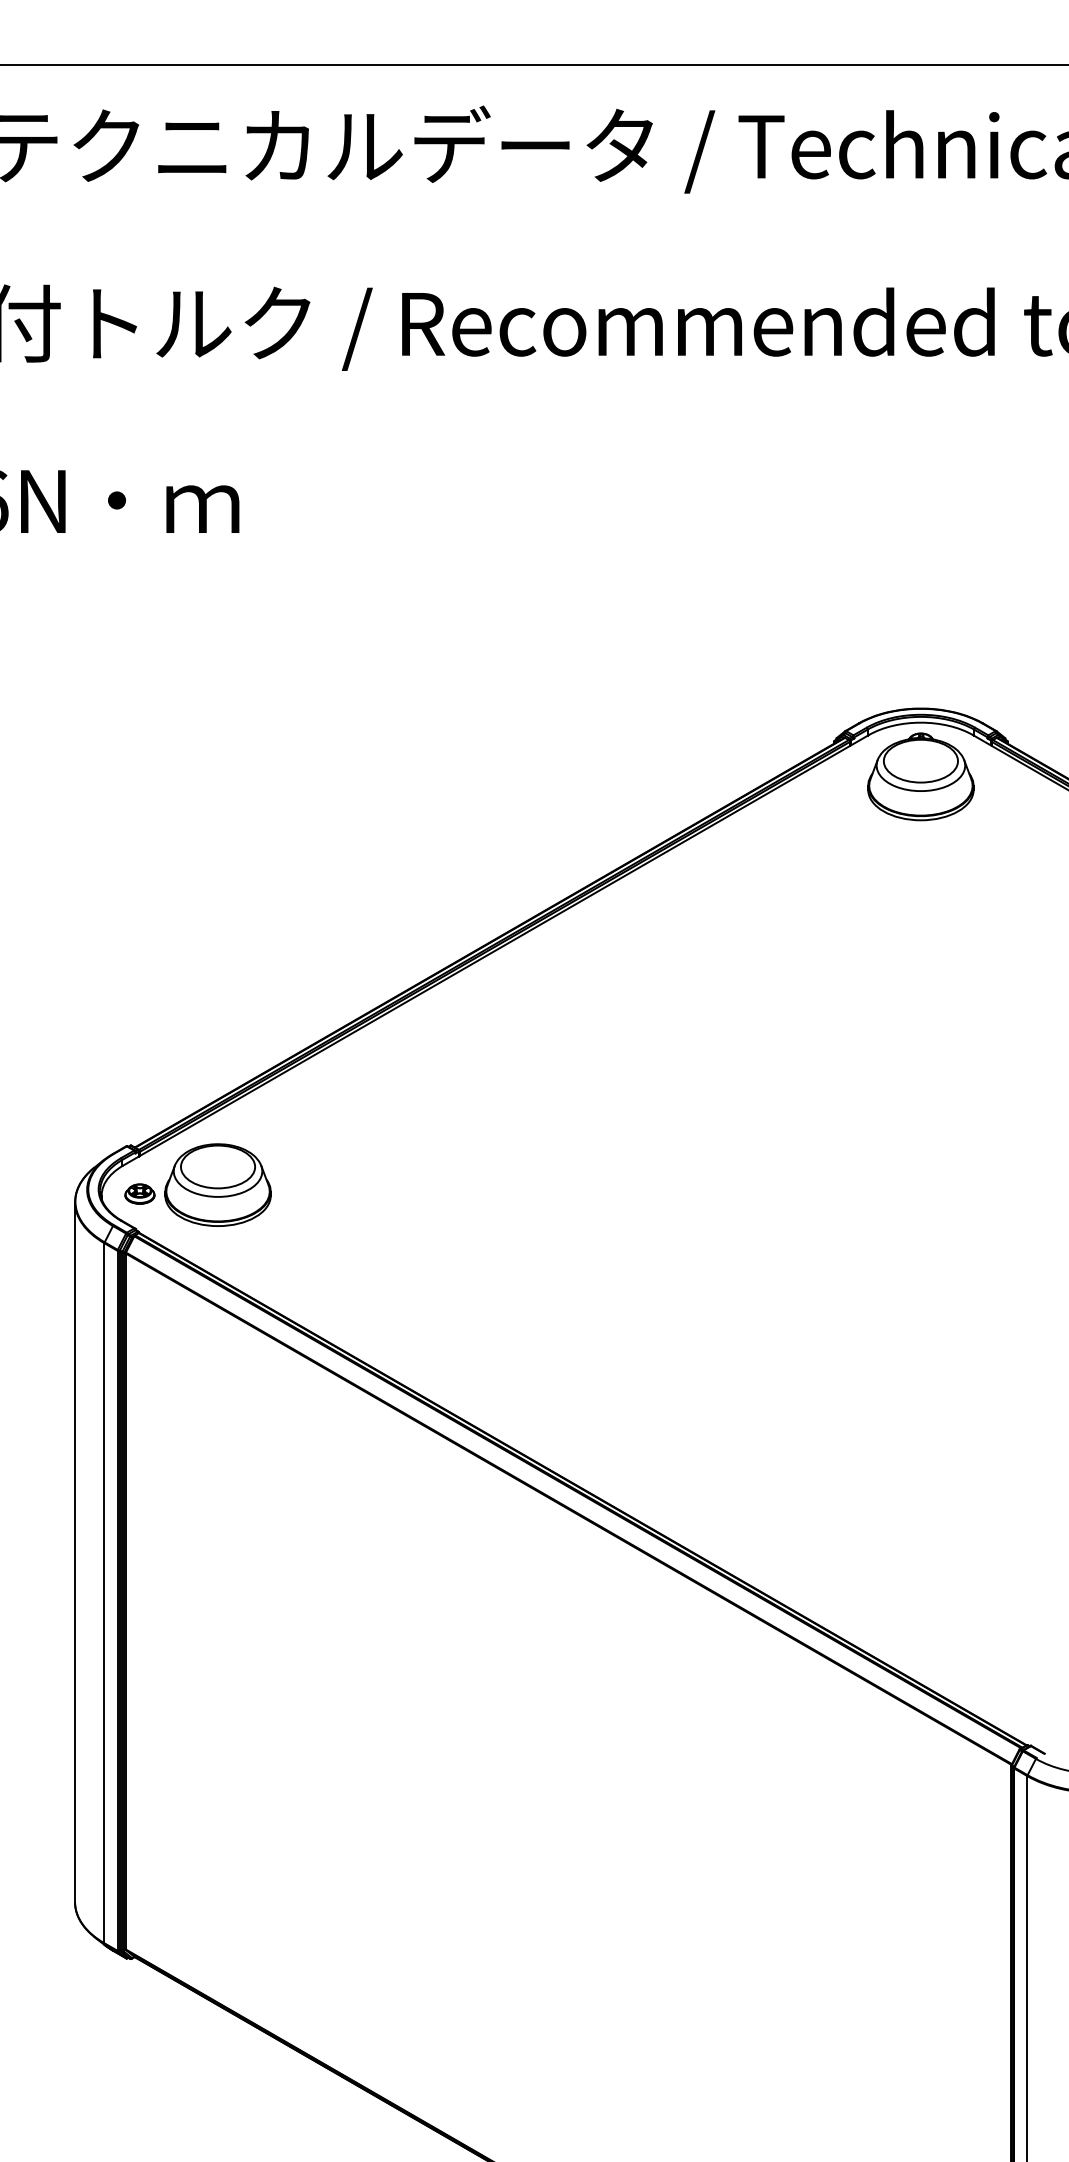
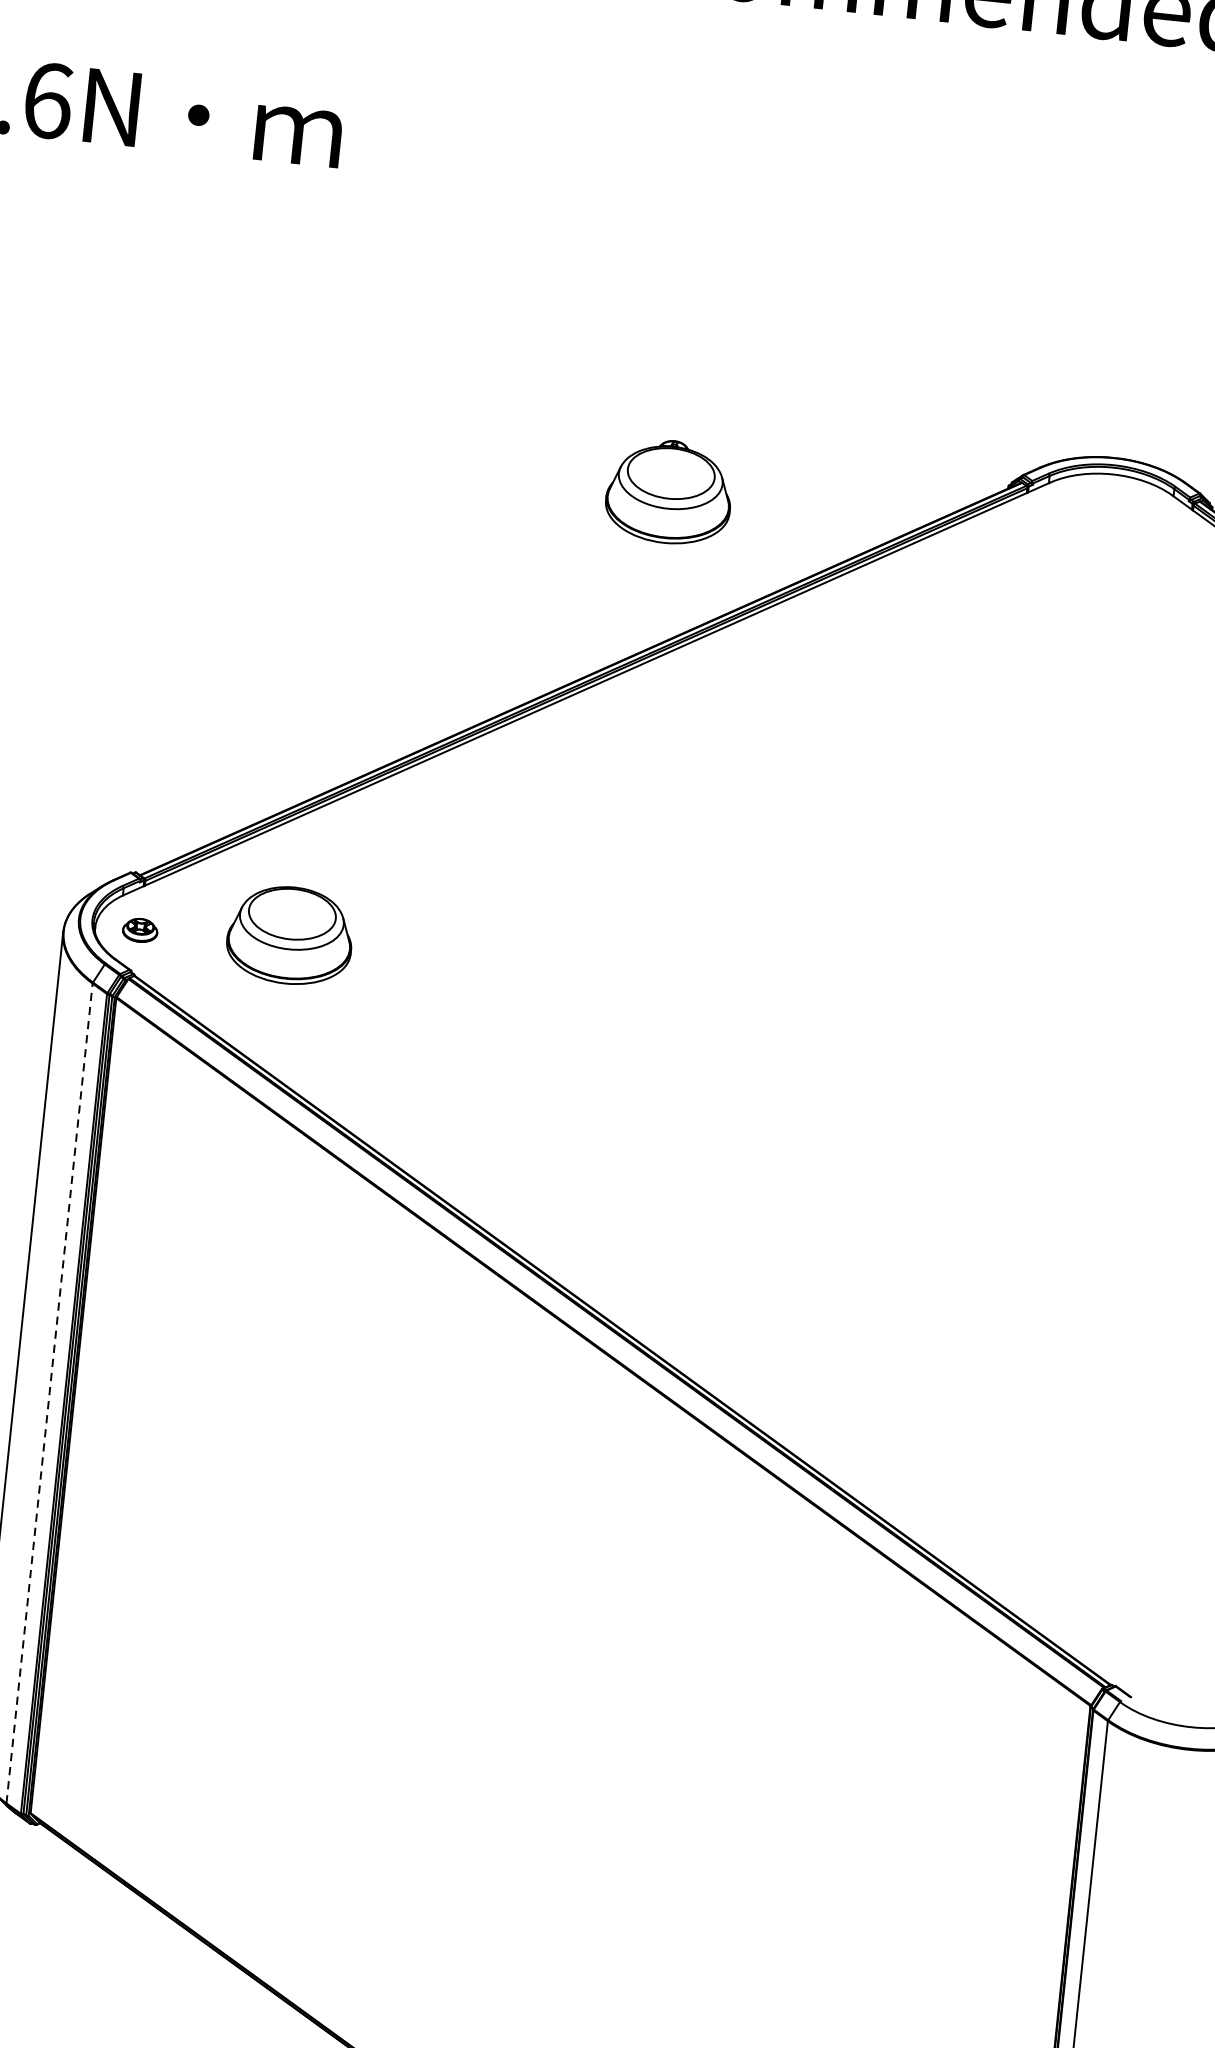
part: (920, 776) -> (668, 491), moved
part: (217, 1184) -> (289, 934), moved
line: (104, 1592) -> (49, 1392), solid -> dashed

